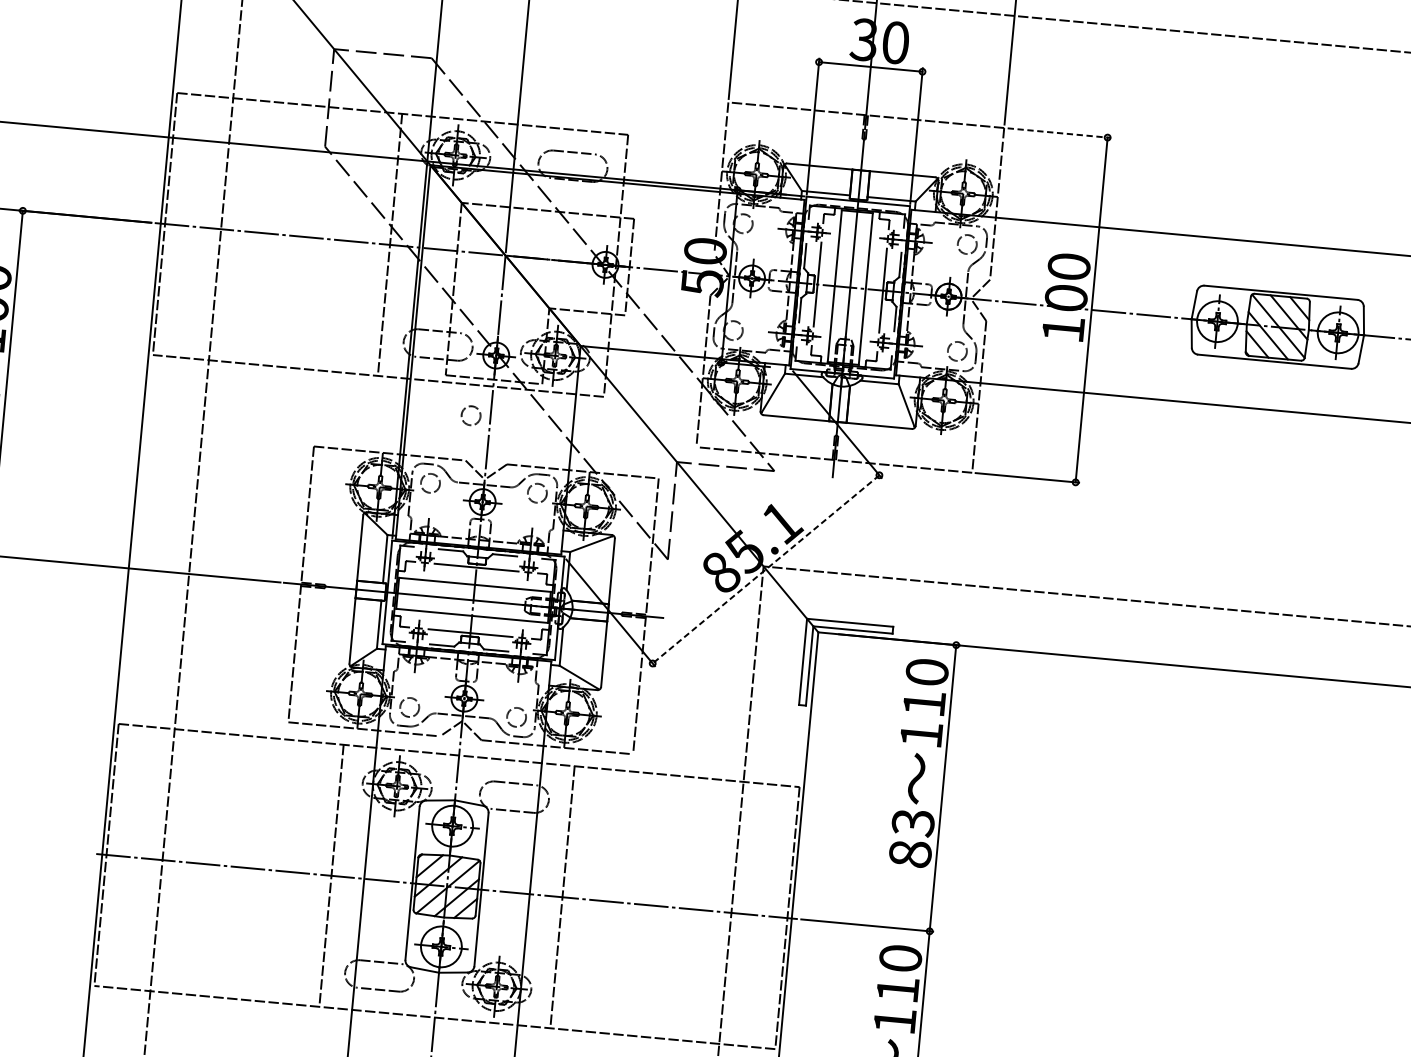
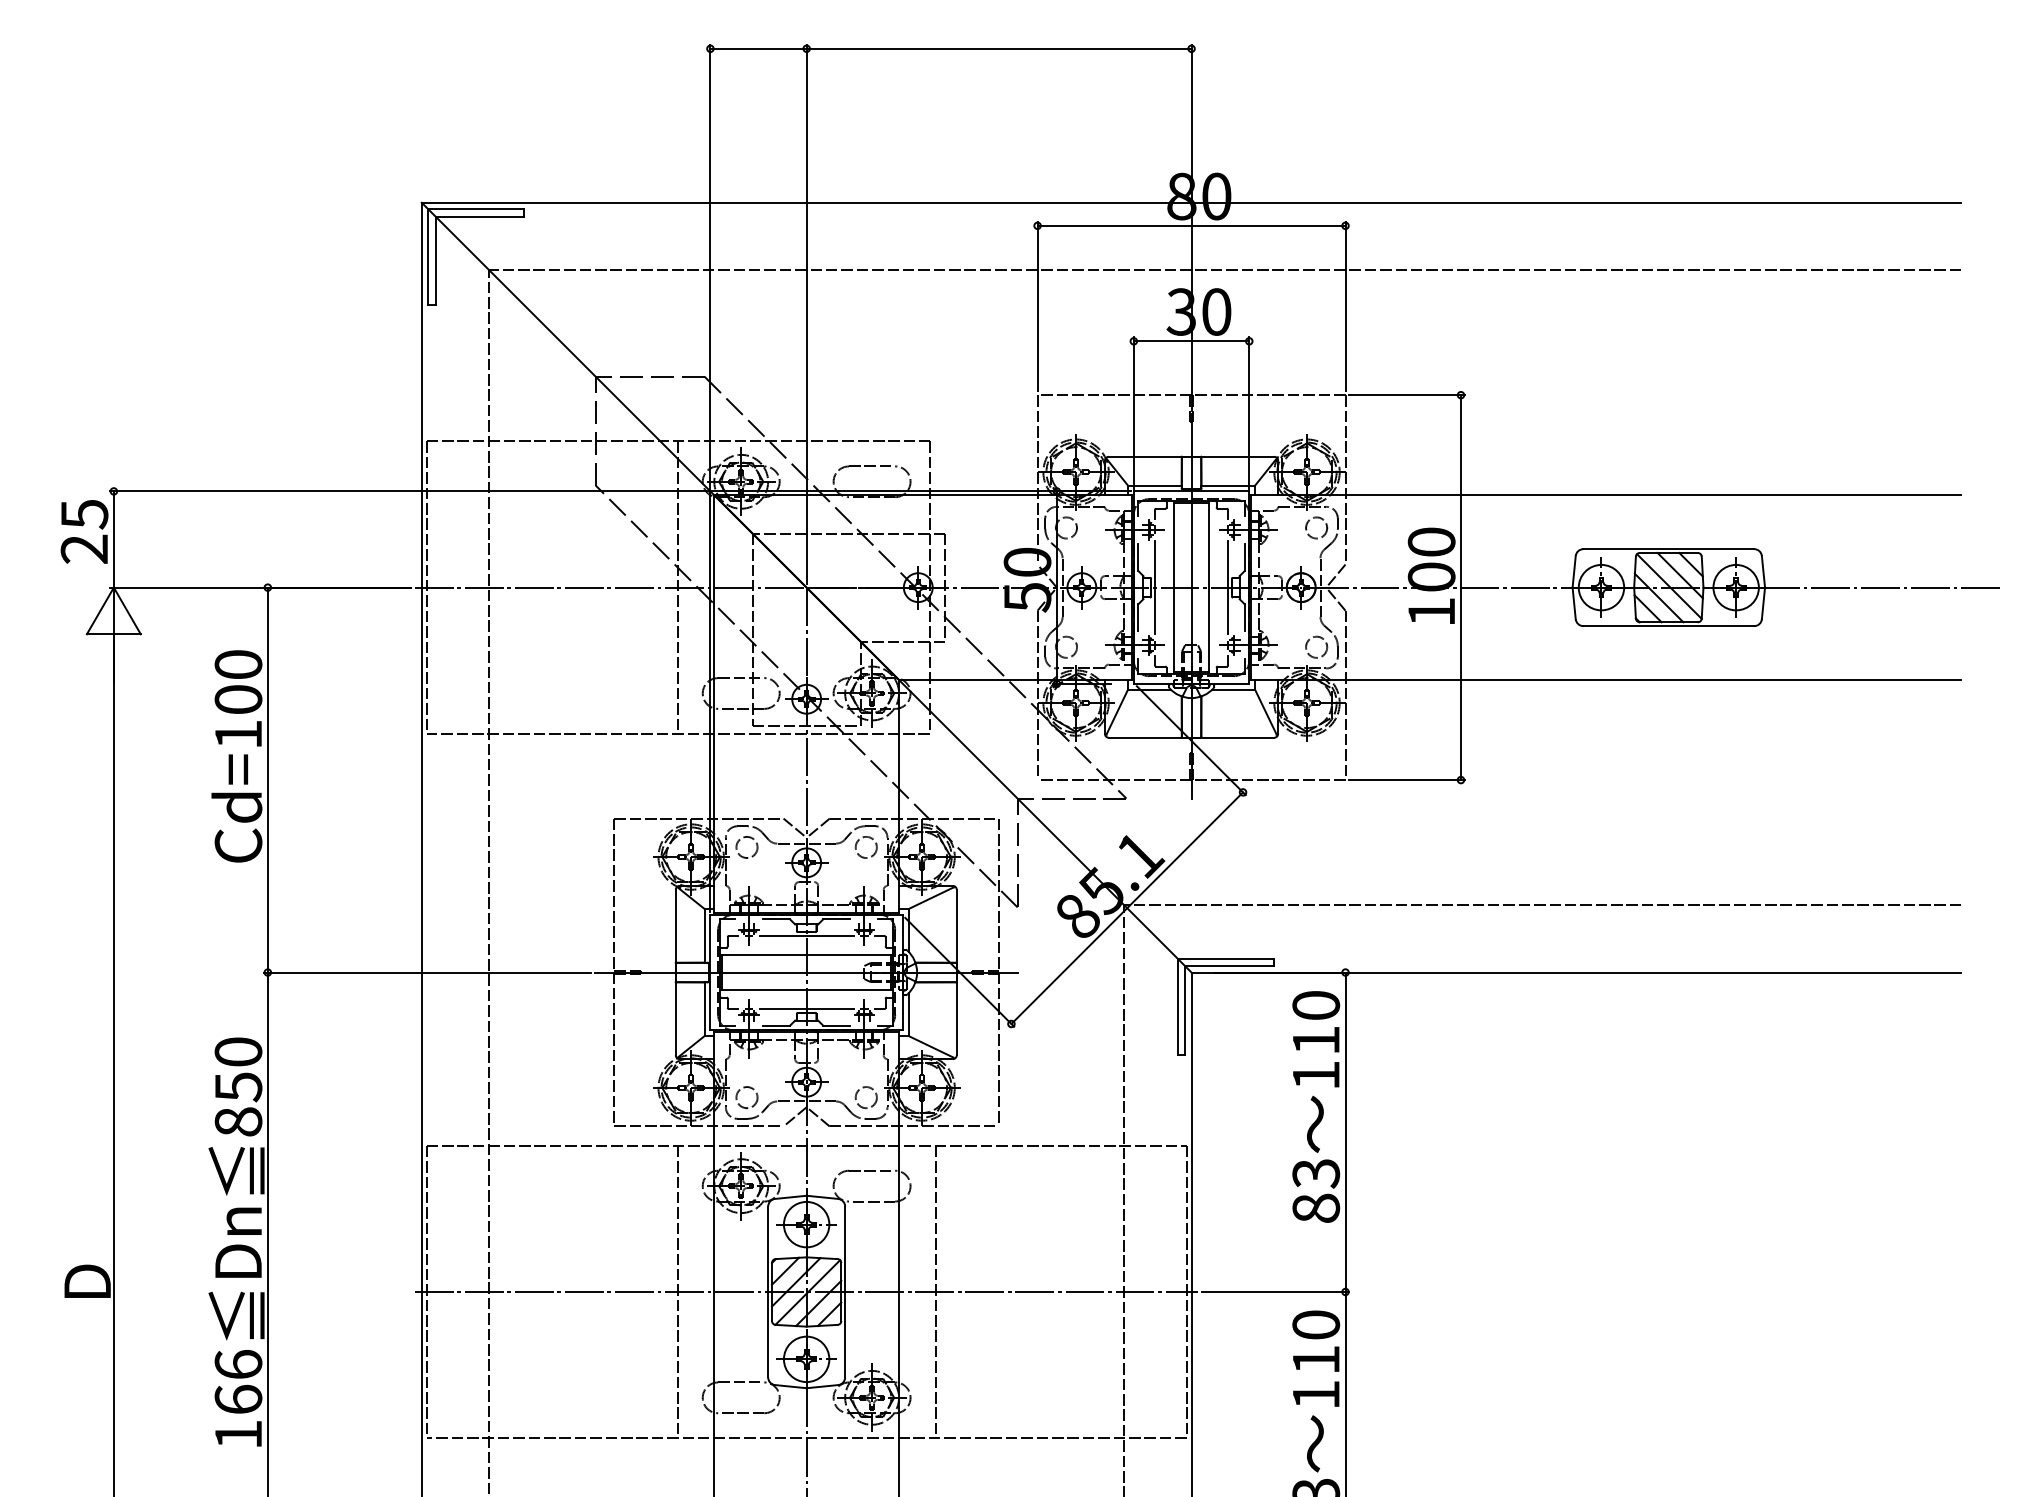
line: (1059, 133) -> (1407, 395), dashed -> solid
circle: (470, 415) -> (784, 768), removed
line: (766, 569) -> (1127, 908), dashed -> solid

